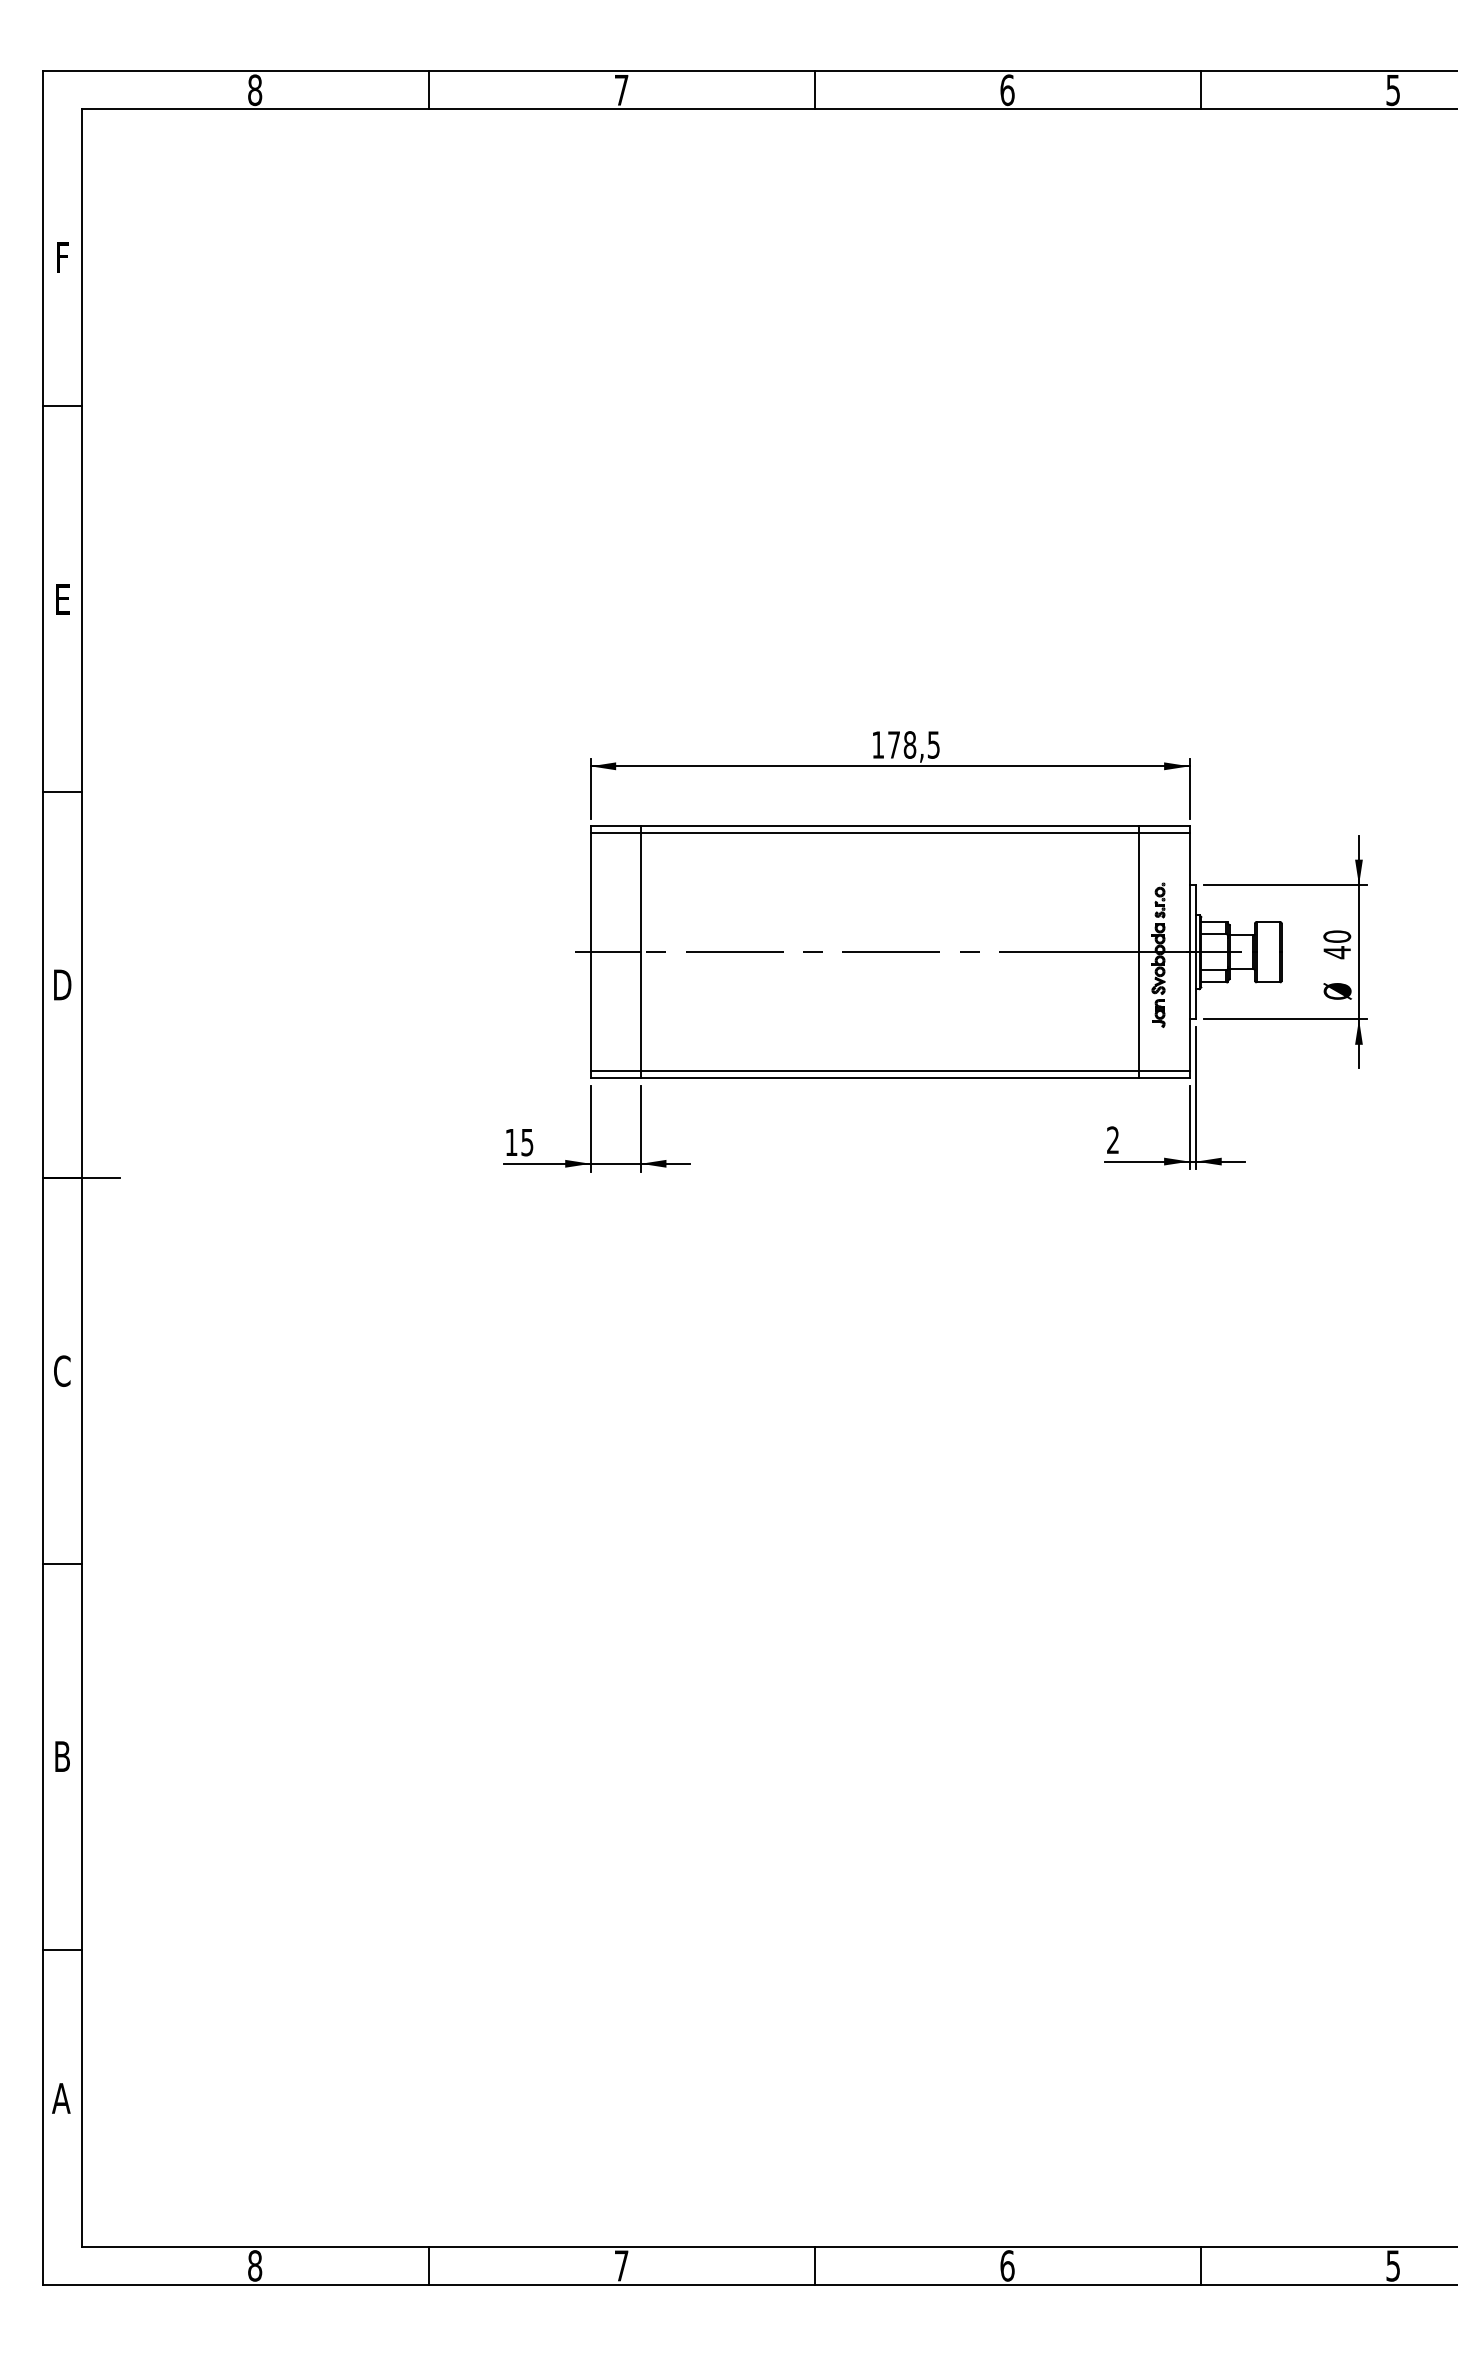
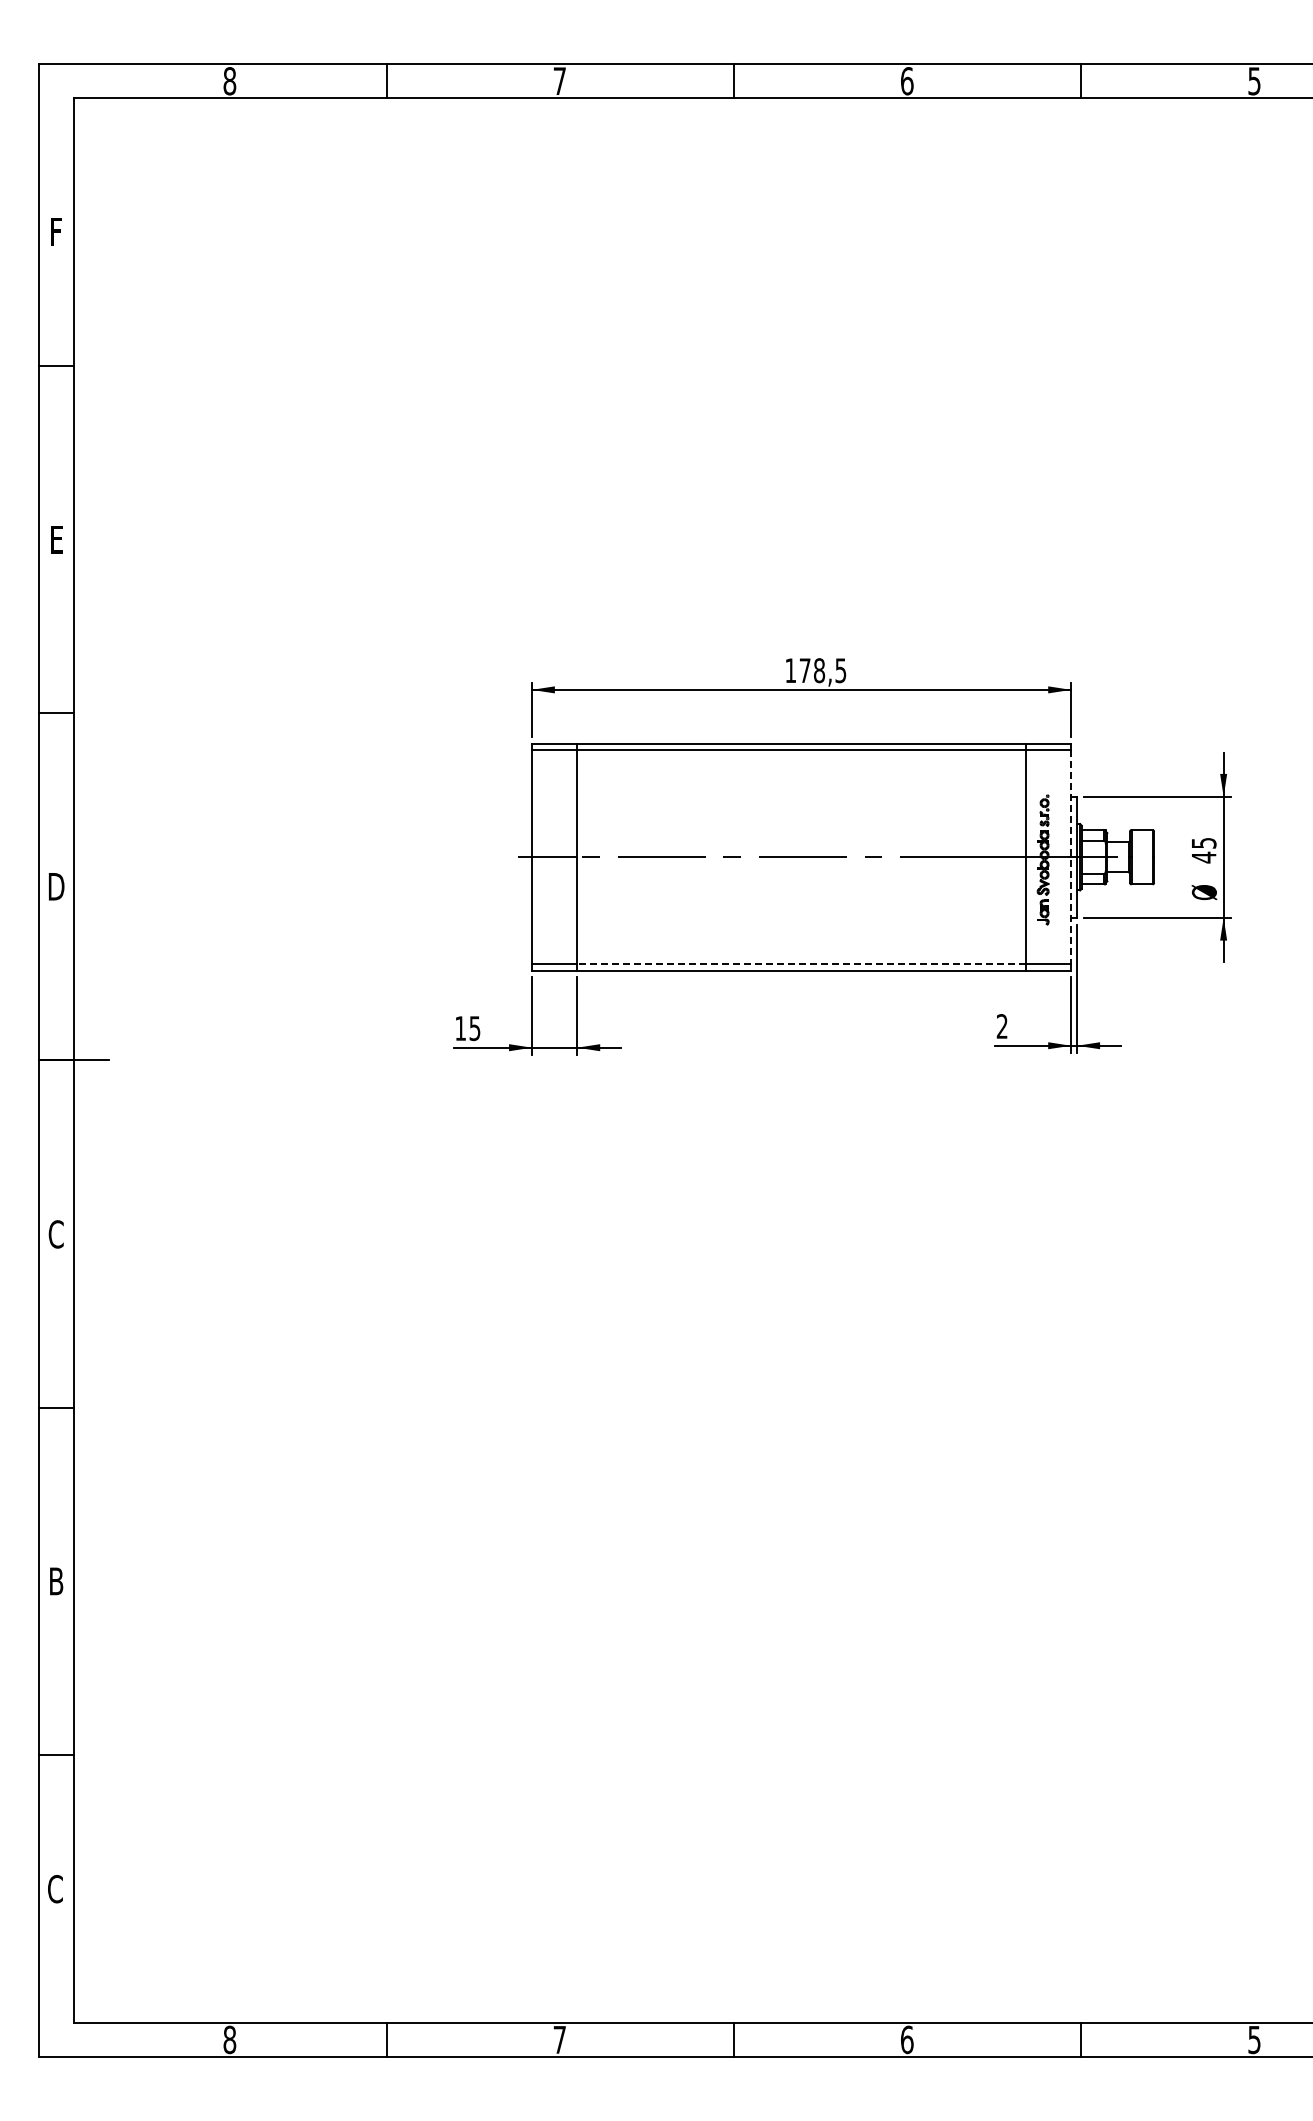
text: (1336, 935) -> (1203, 842), 40 -> 45
line: (1189, 952) -> (1071, 857), solid -> dashed
line: (890, 1071) -> (801, 964), solid -> dashed
text: (61, 2098) -> (55, 1889), A -> C

